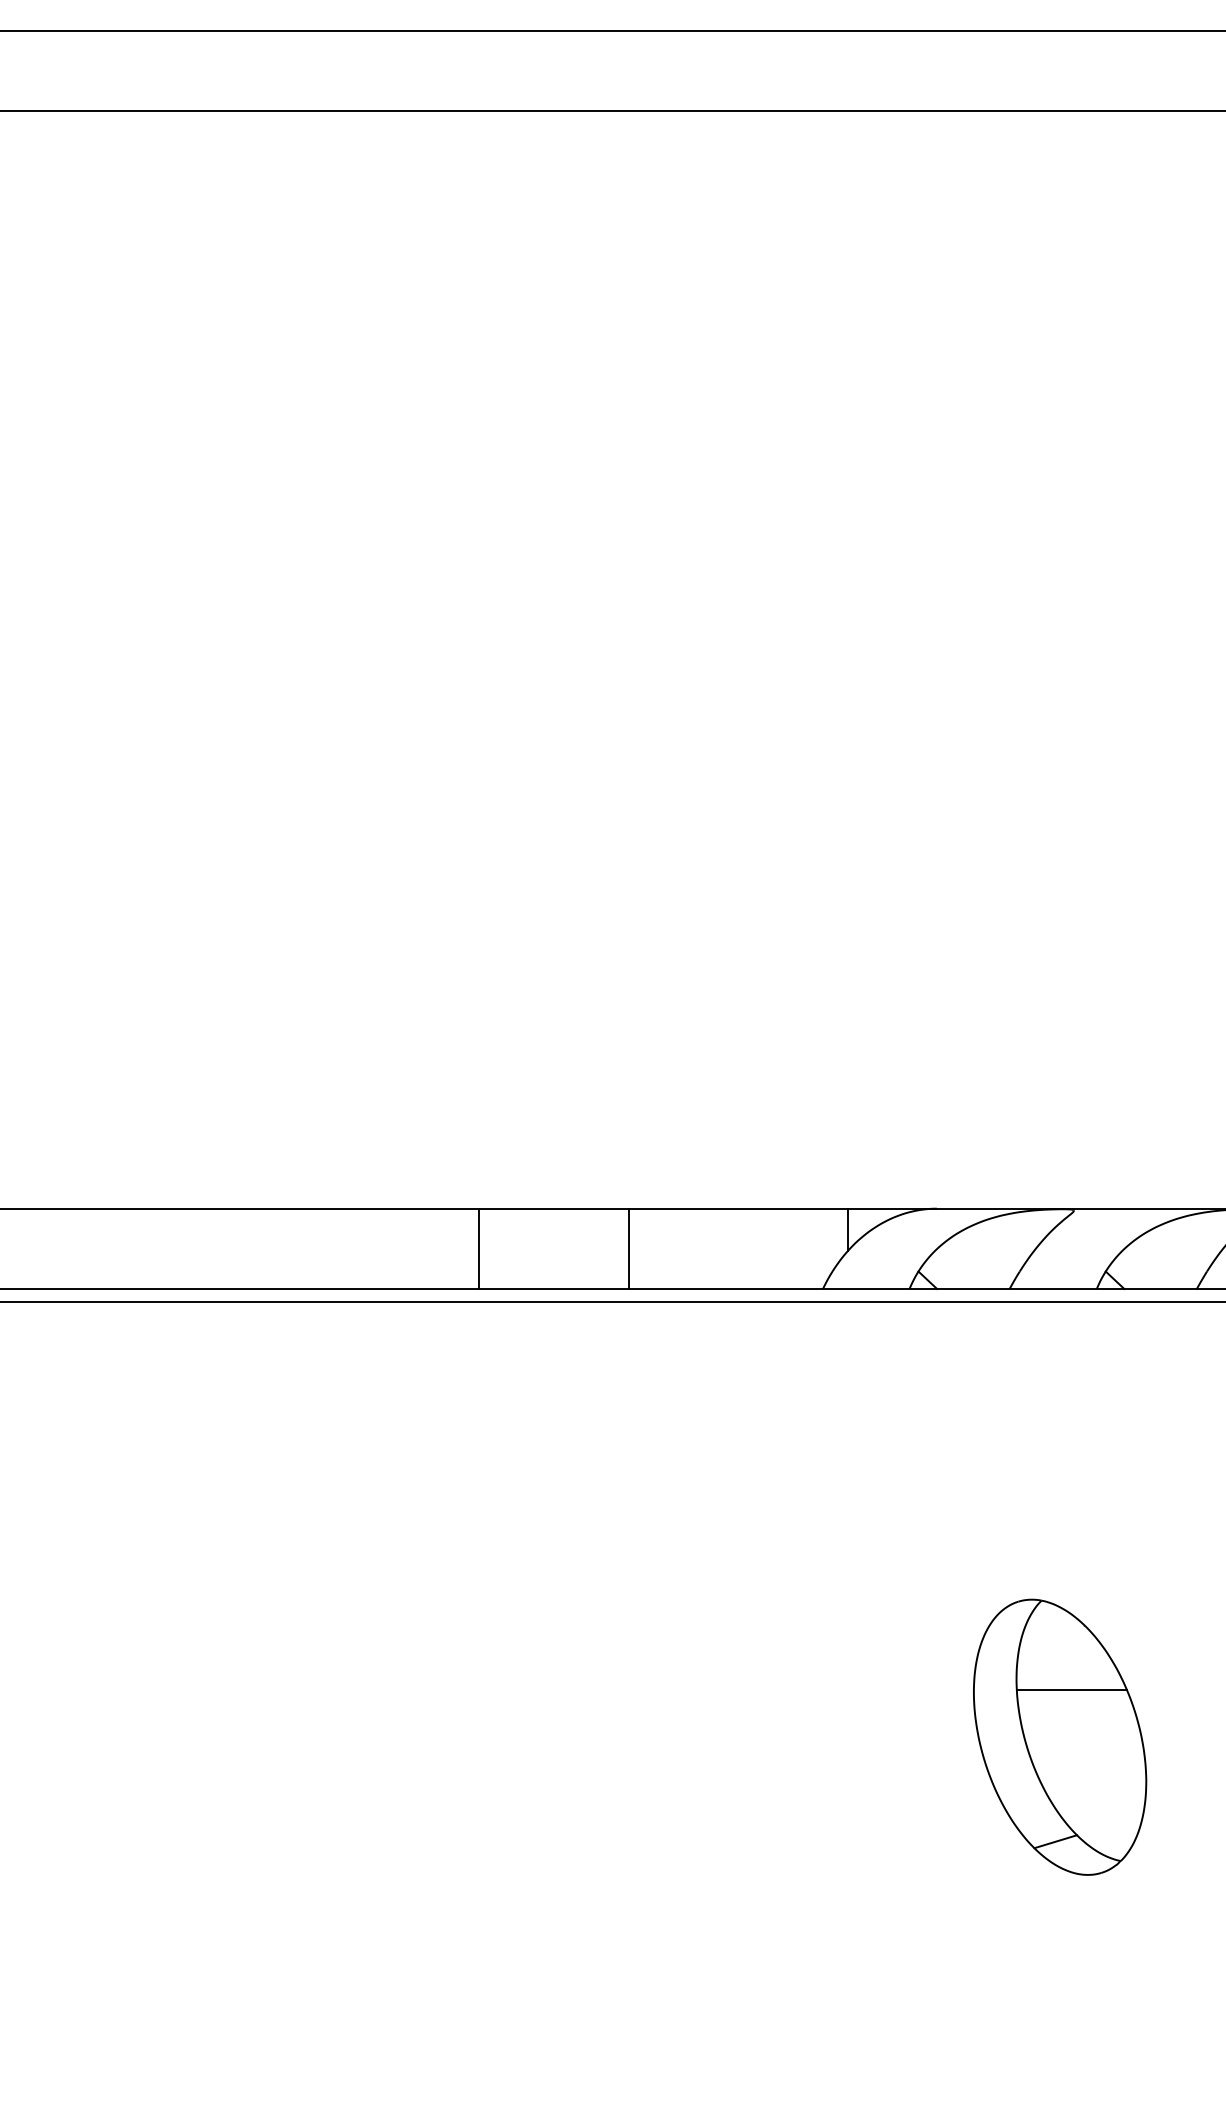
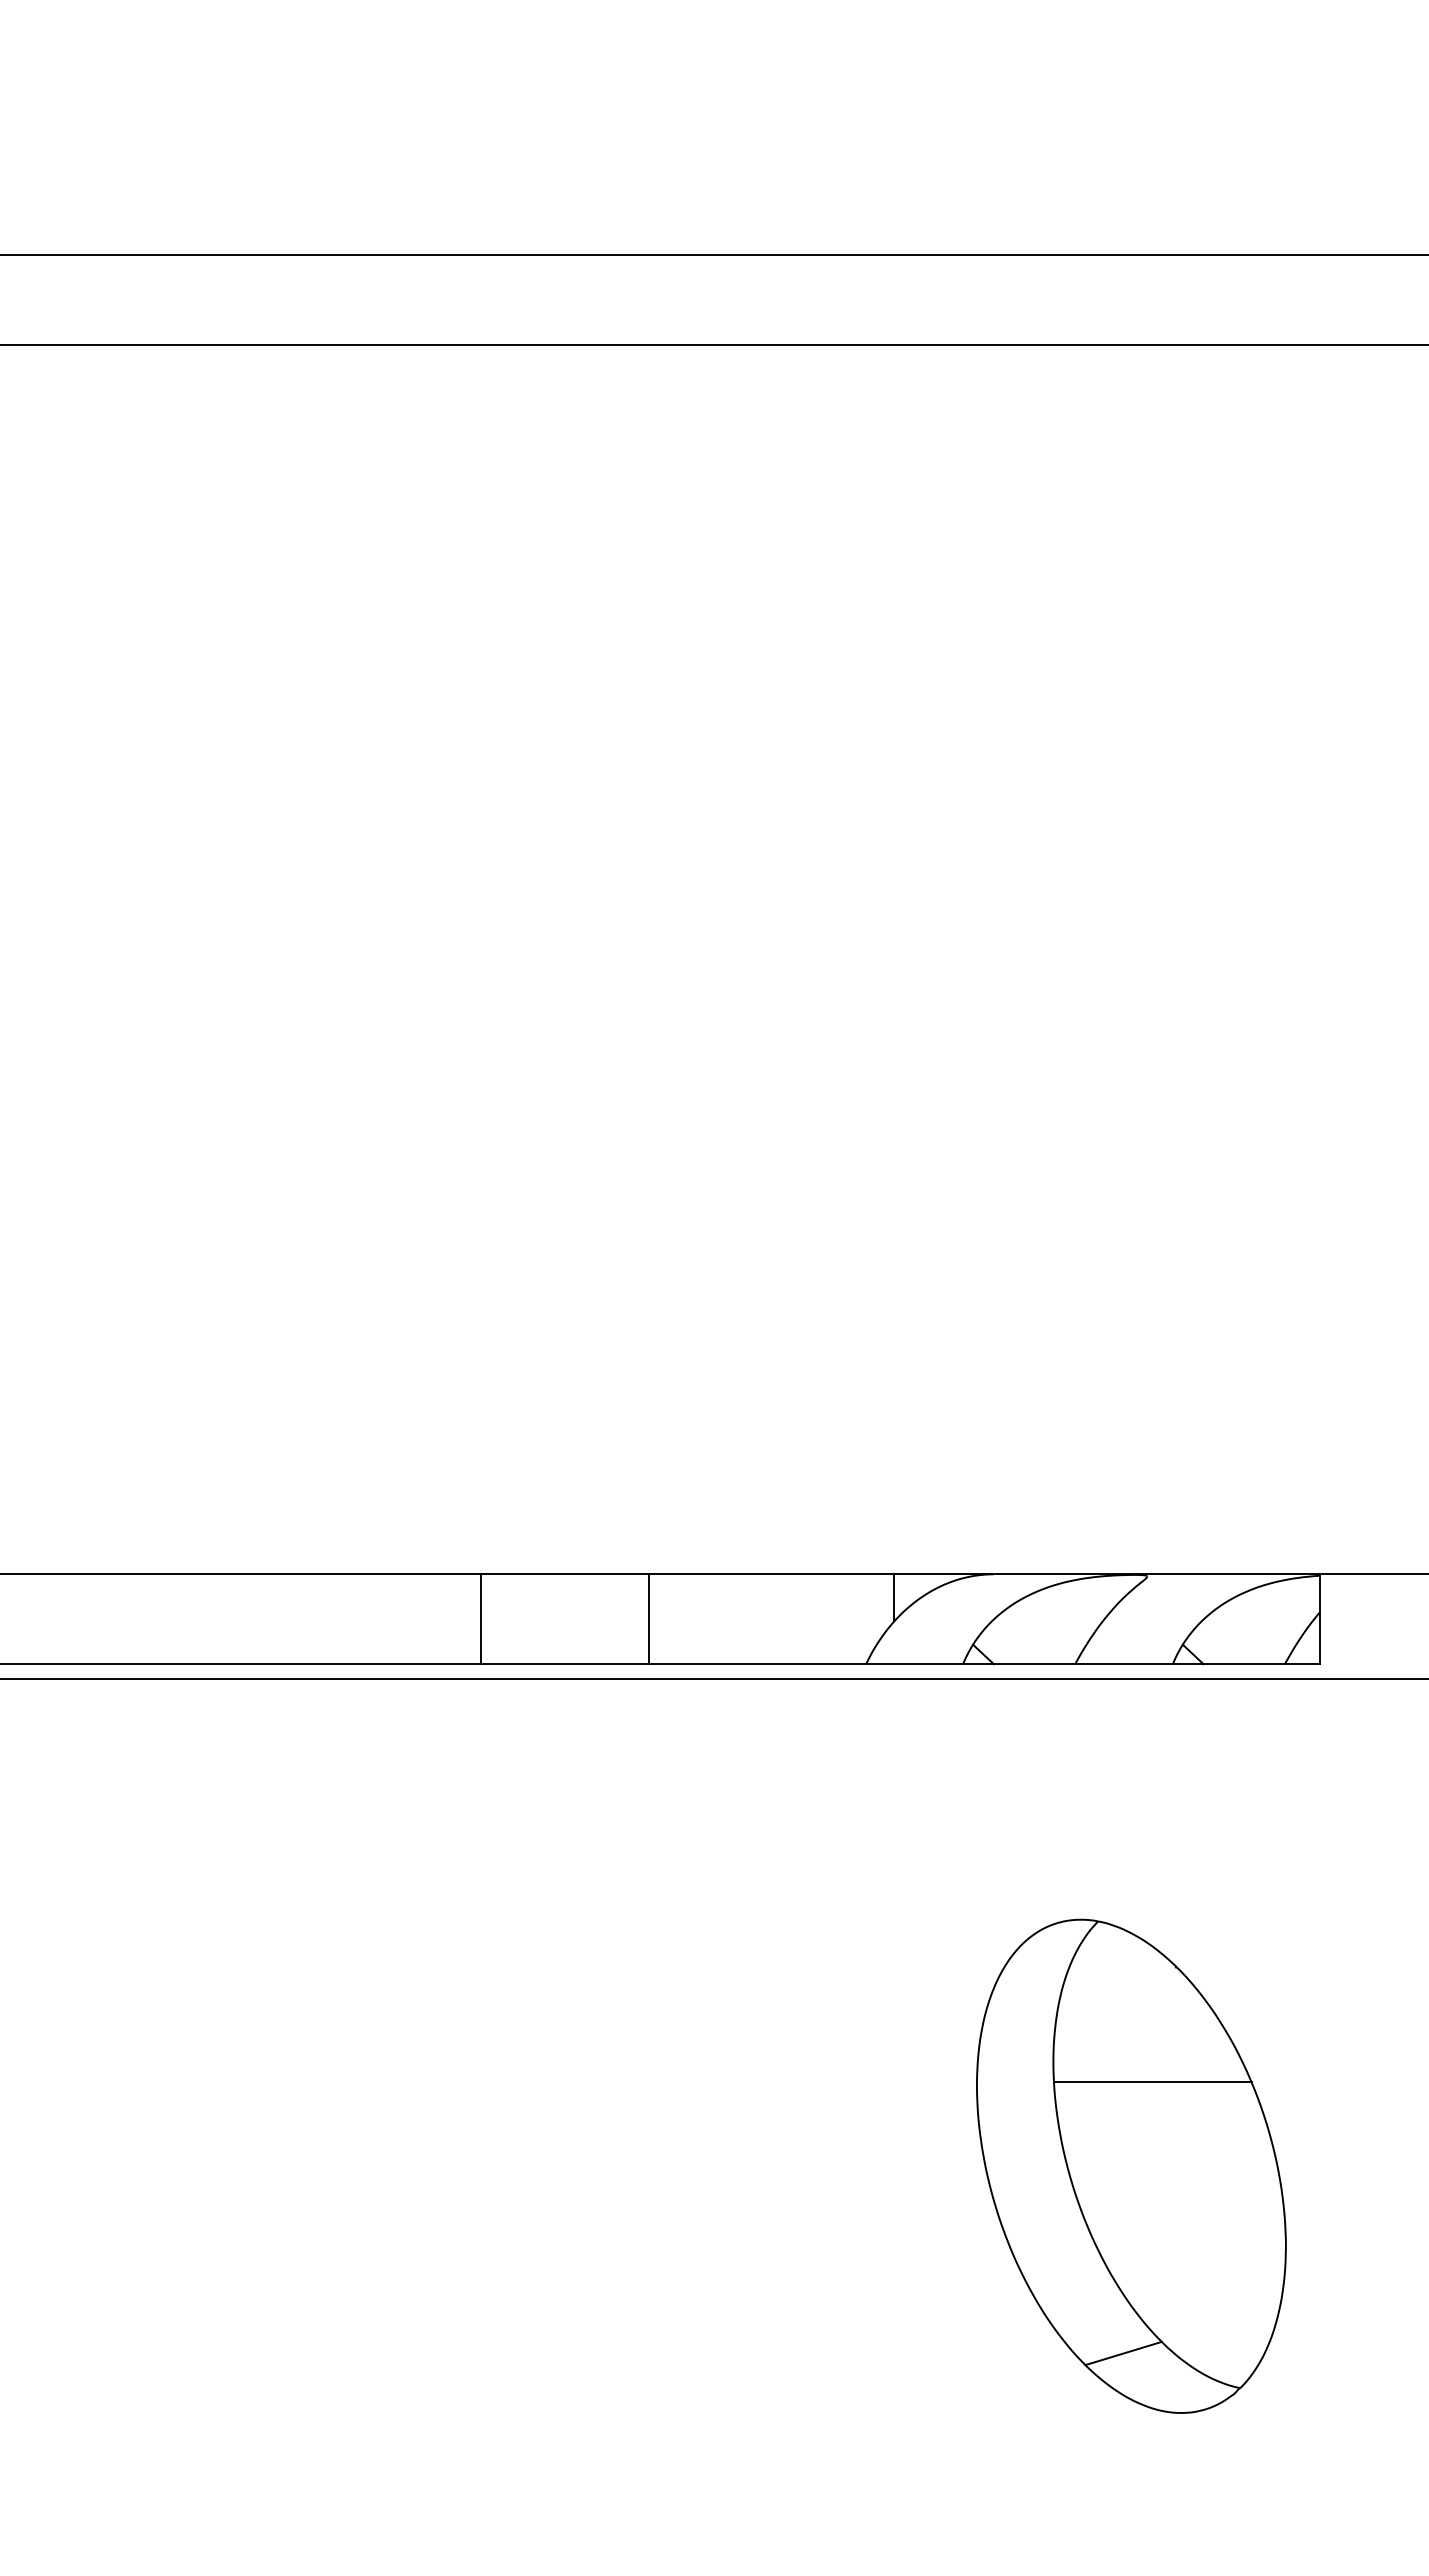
part: (1059, 1737) -> (1131, 2166), size x1.6

